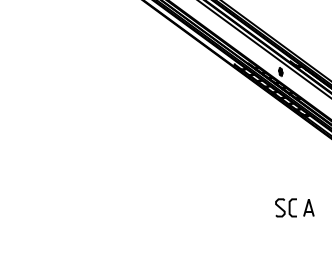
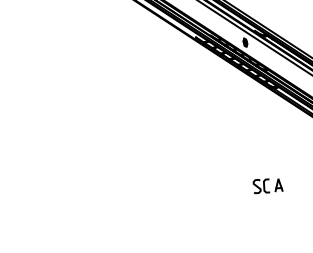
part: (294, 207) -> (267, 185), size x0.71

